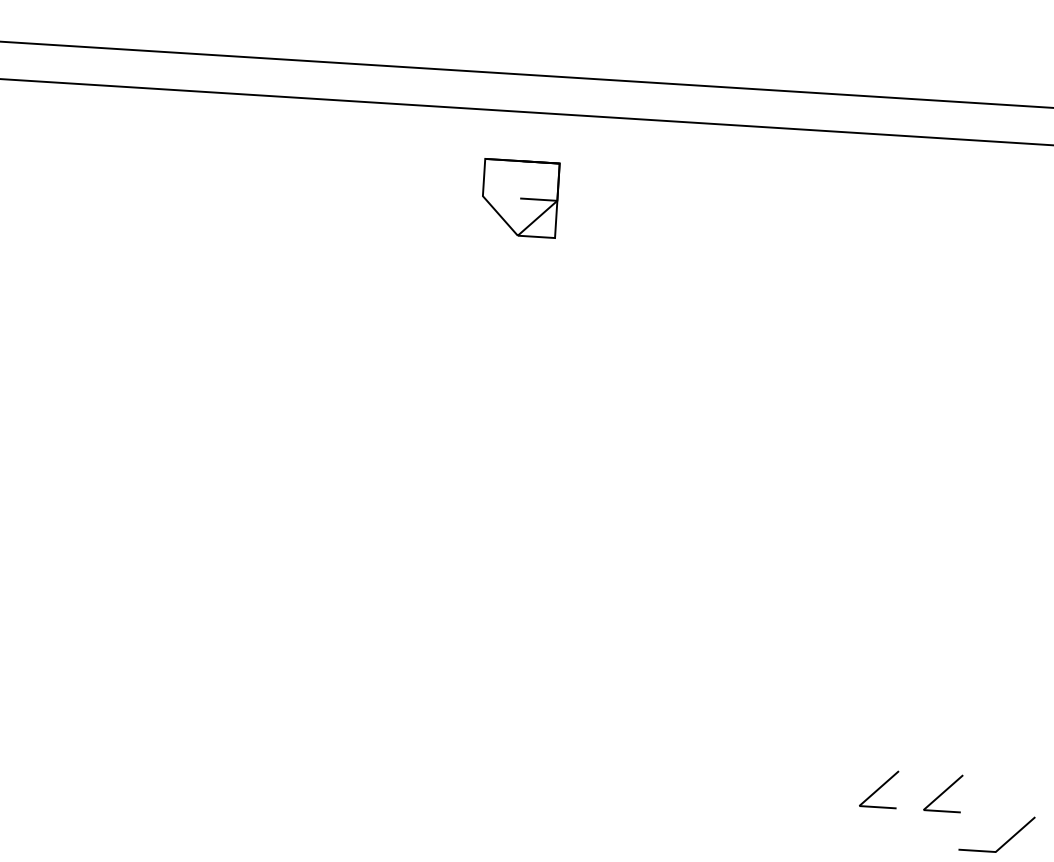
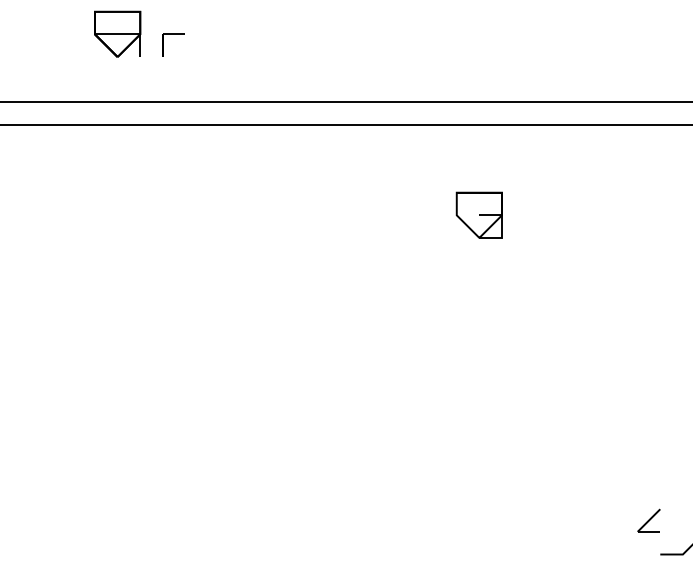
part: (518, 197) -> (478, 214), moved
part: (878, 788) -> (609, 520), removed

